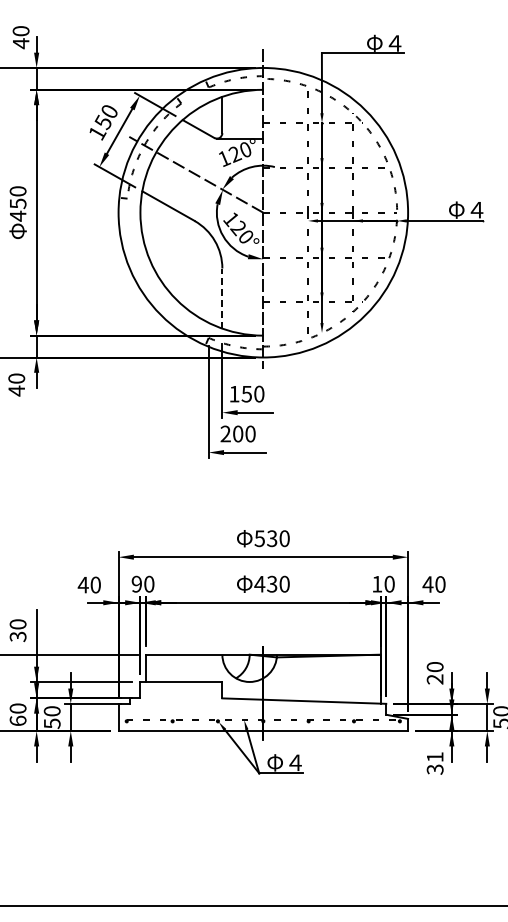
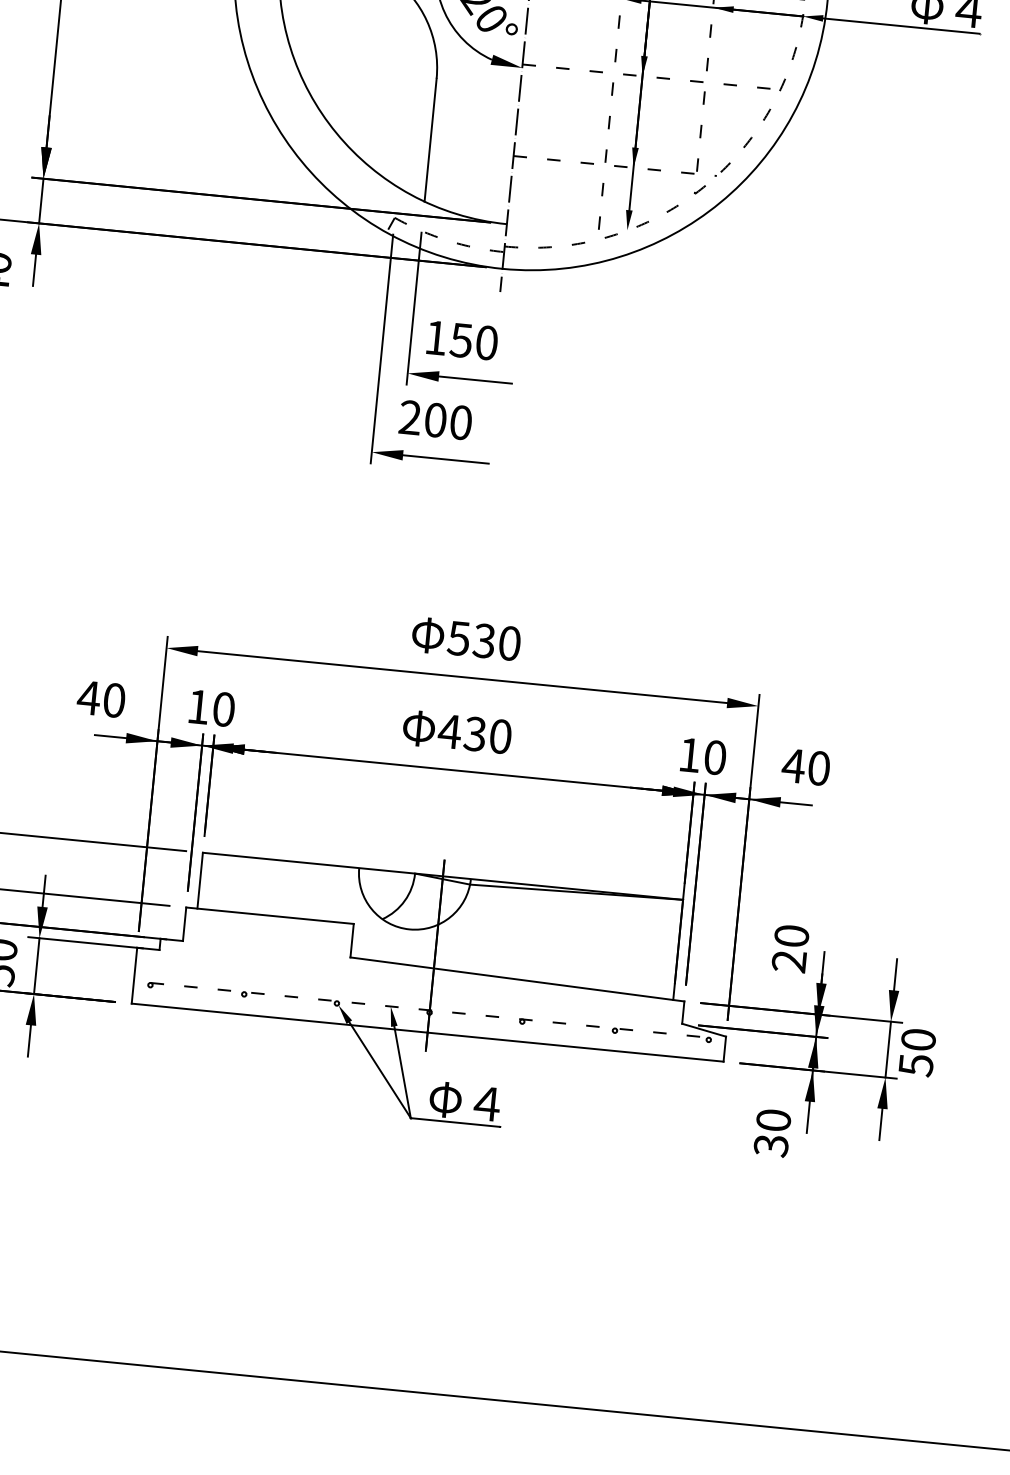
line: (222, 298) -> (430, 140), dashed -> solid
text: (136, 583) -> (197, 705), 90 -> 10
text: (434, 757) -> (772, 1120), 31 -> 30

